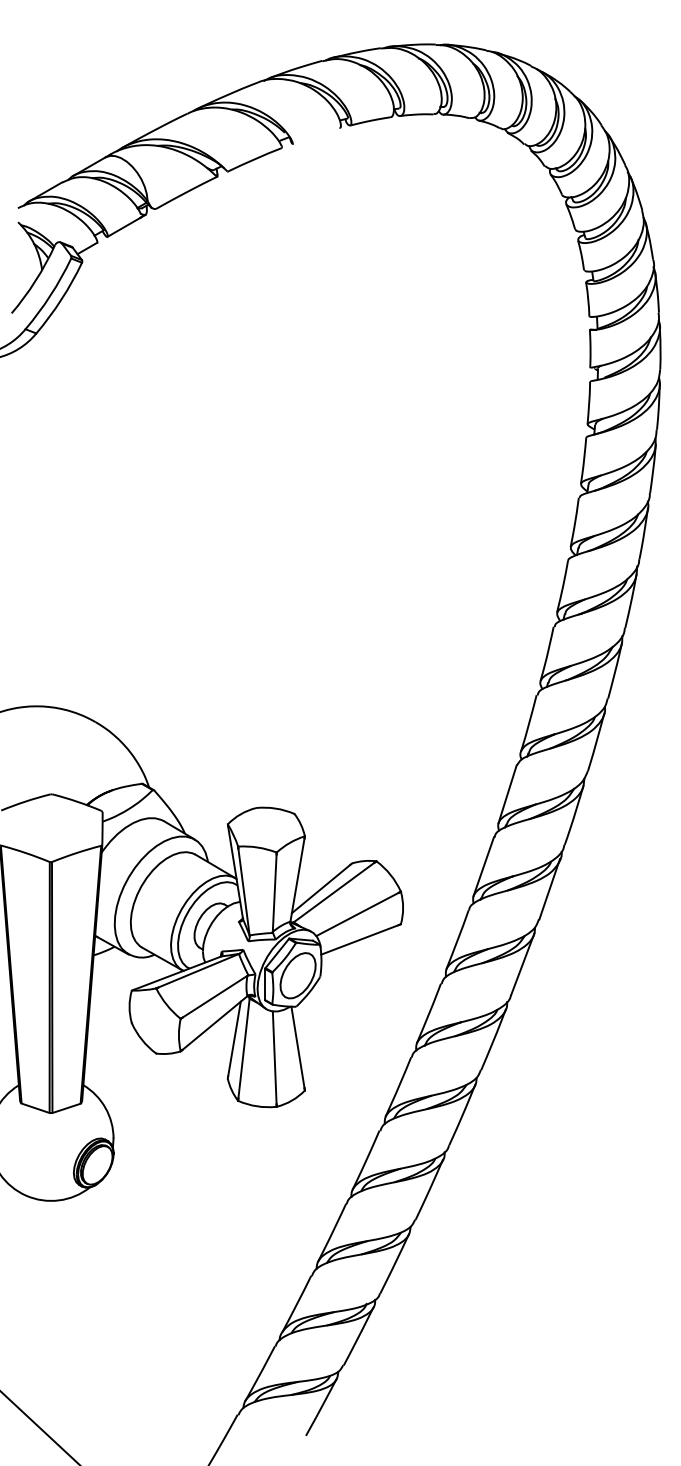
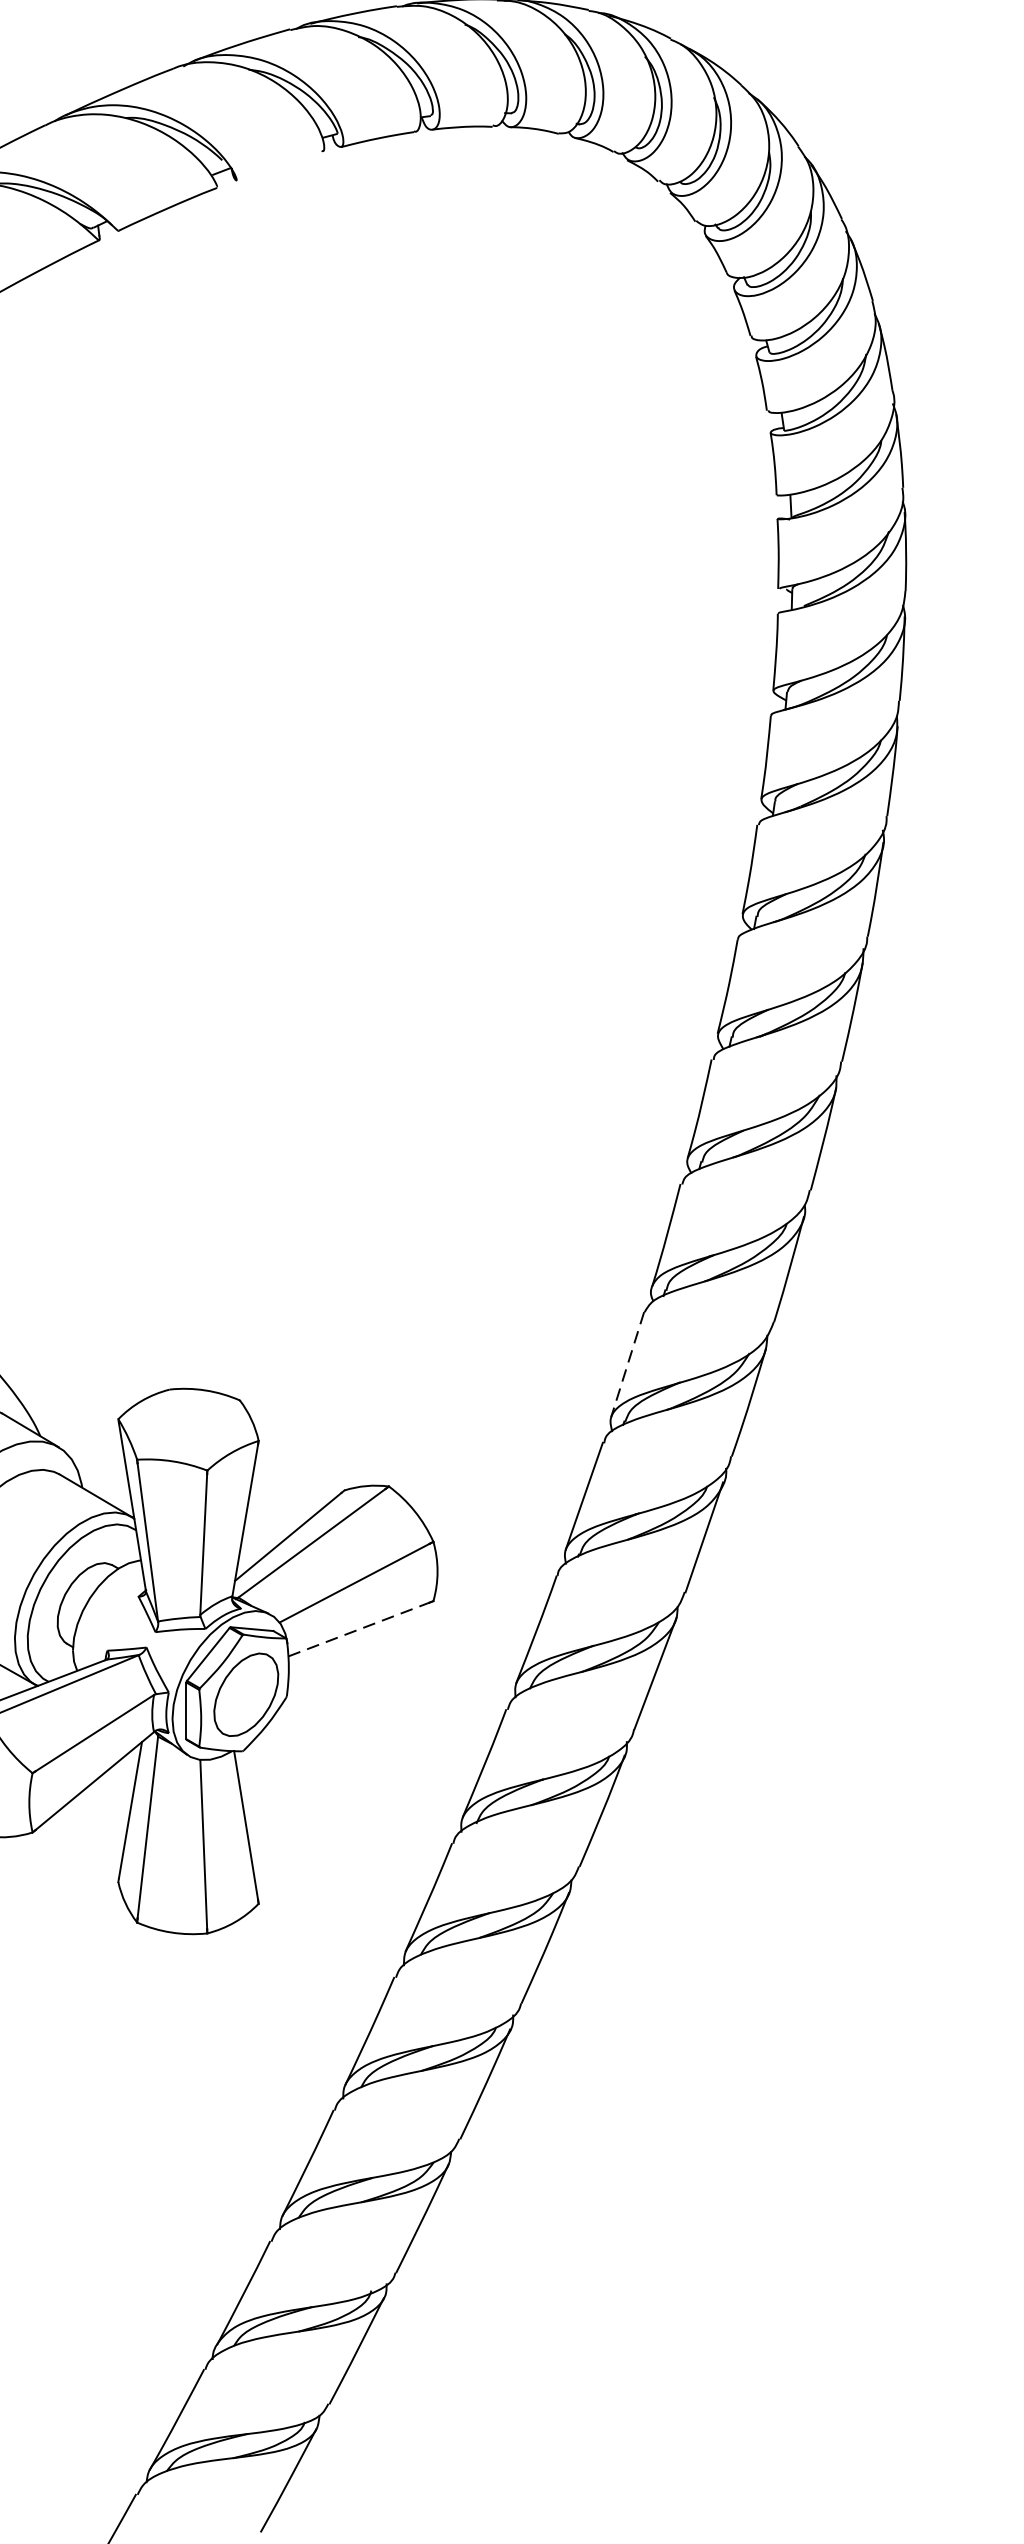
line: (507, 794) -> (627, 1364), solid -> dashed
line: (360, 939) -> (359, 1628), solid -> dashed

